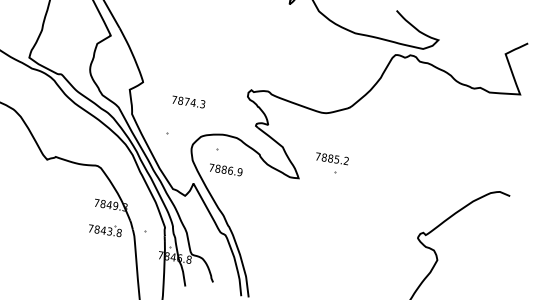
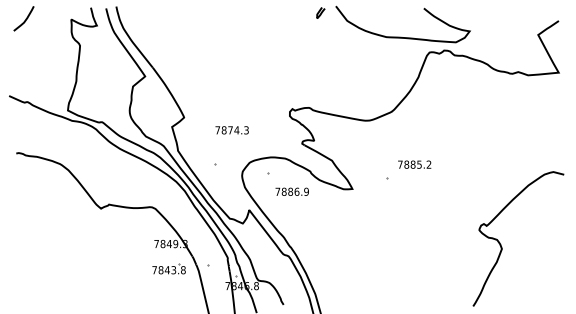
text: (332, 158) -> (414, 164), moved
text: (225, 169) -> (291, 191), moved

